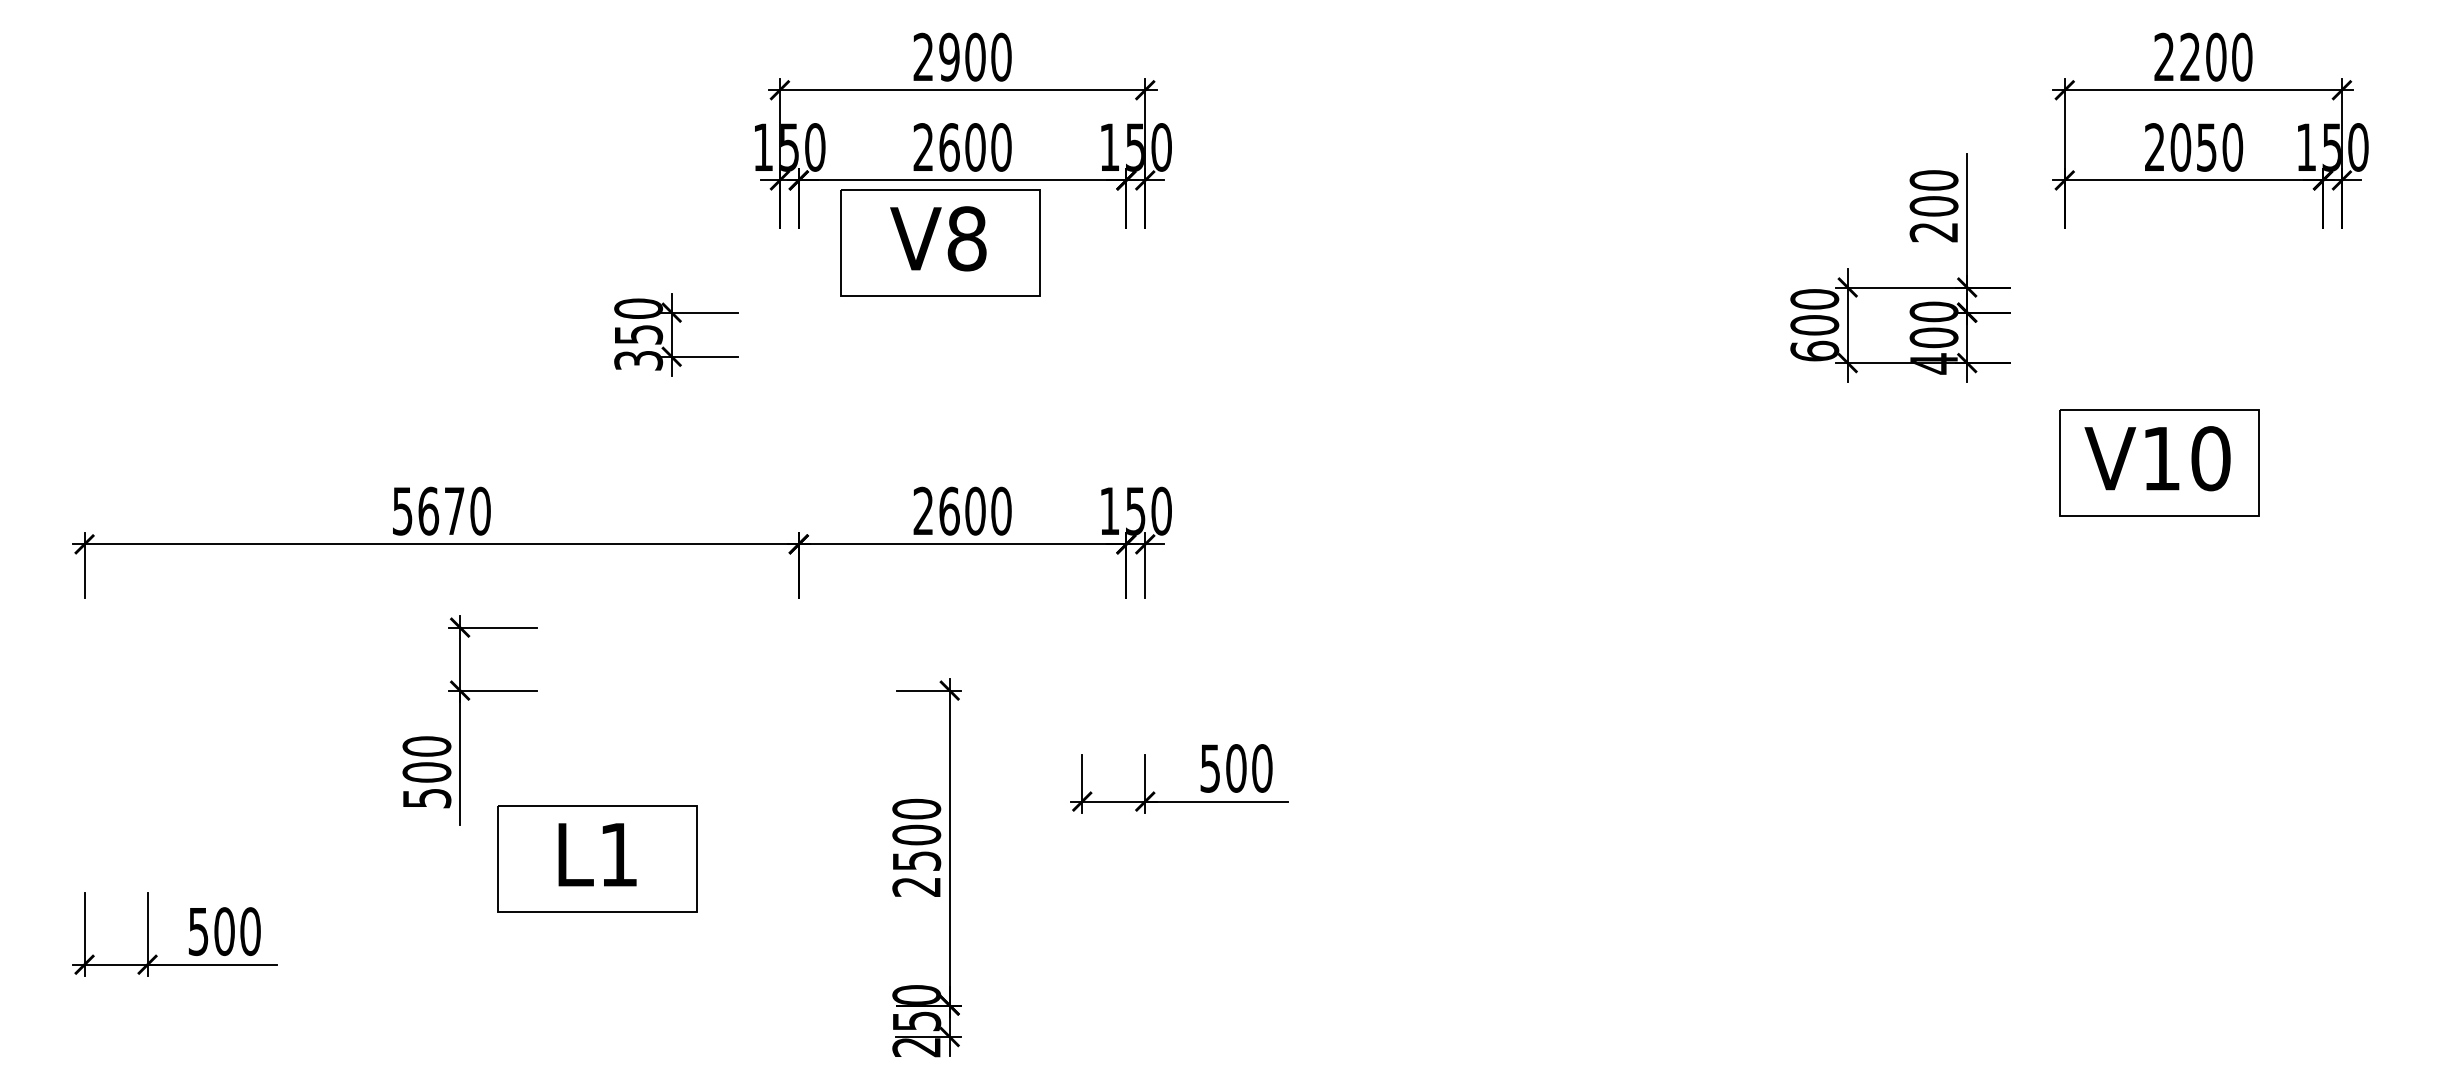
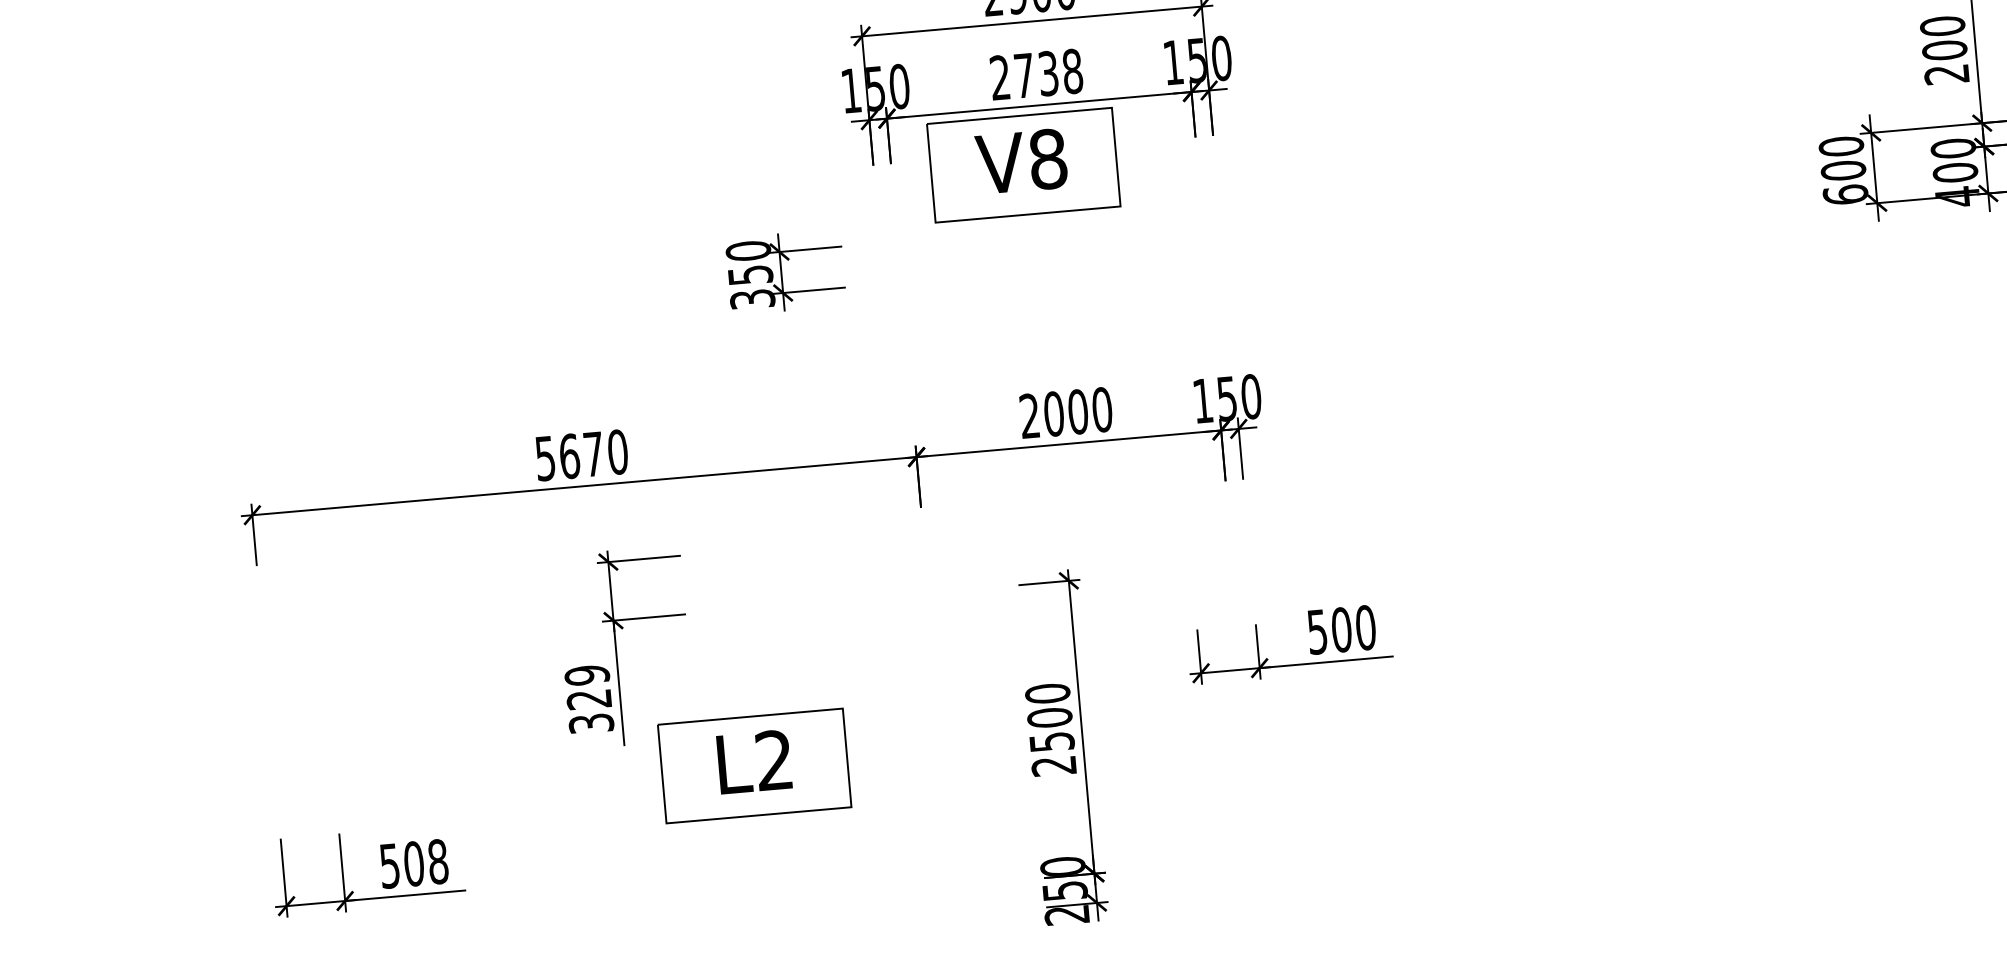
text: (975, 147) -> (1048, 73), 2600 -> 2738
text: (949, 510) -> (1053, 413), 2600 -> 2000
text: (426, 771) -> (588, 698), 500 -> 329
text: (618, 854) -> (774, 760), L1 -> L2
text: (250, 931) -> (438, 861), 500 -> 508

